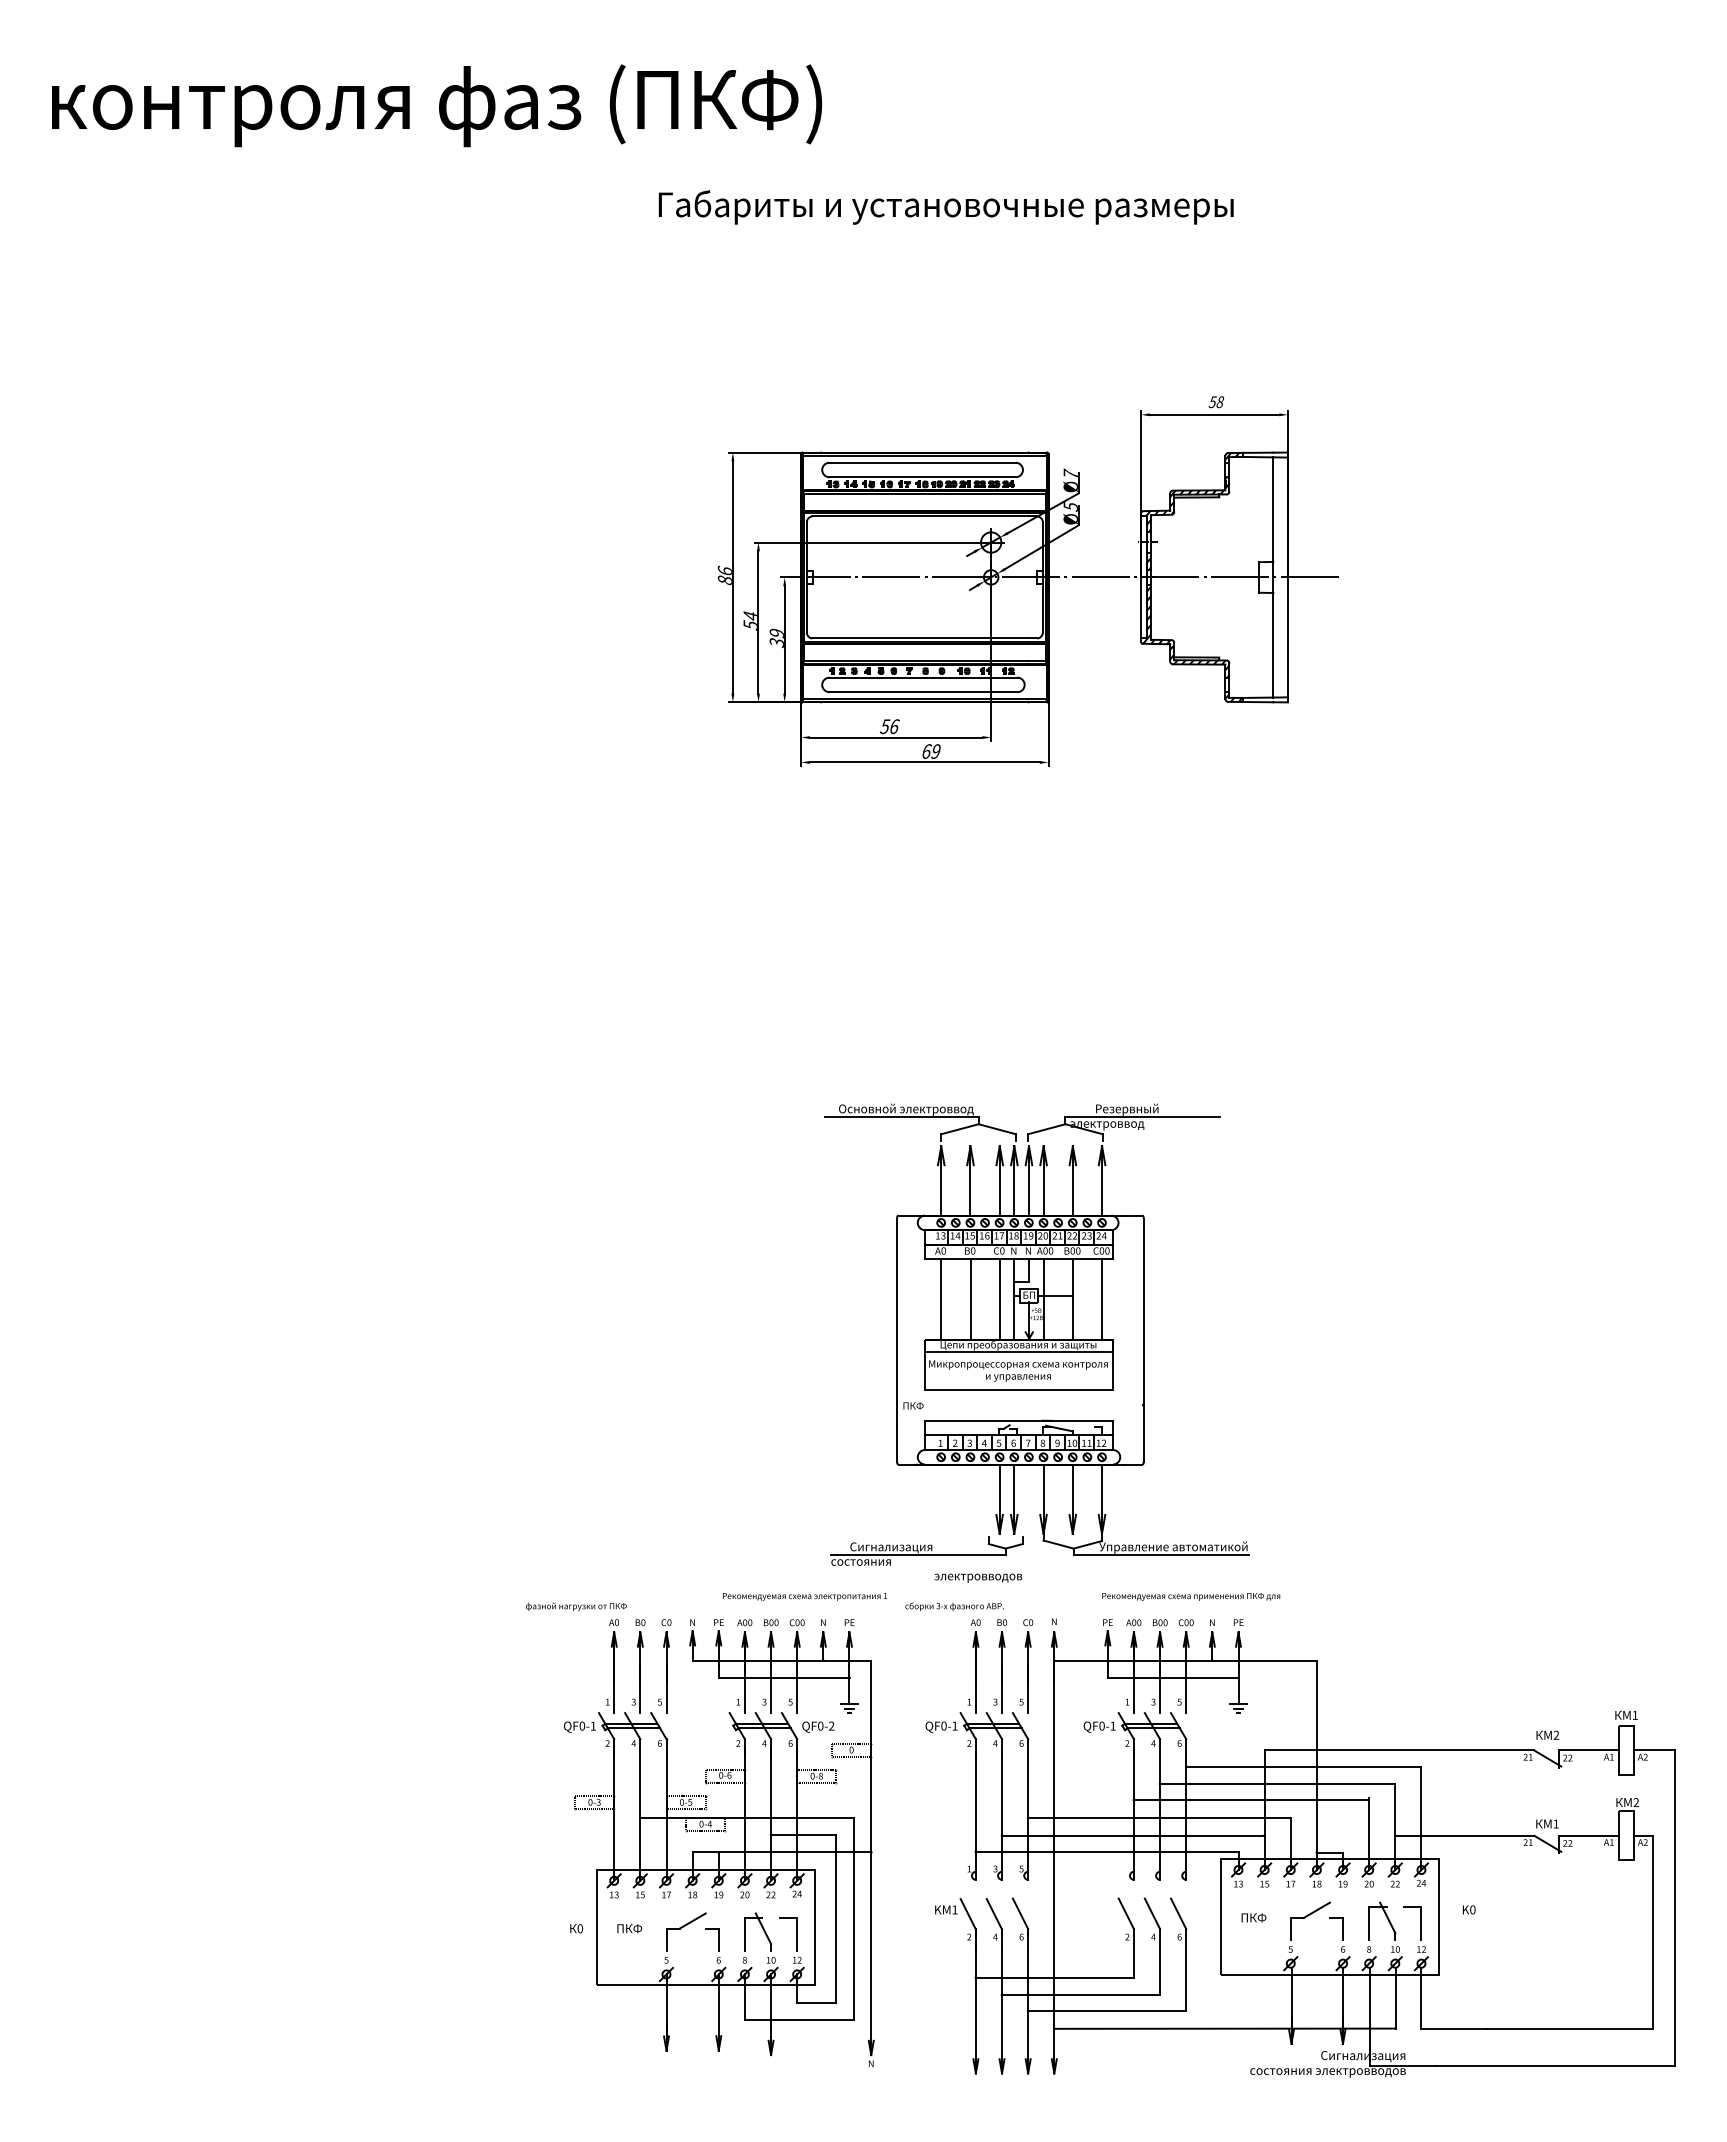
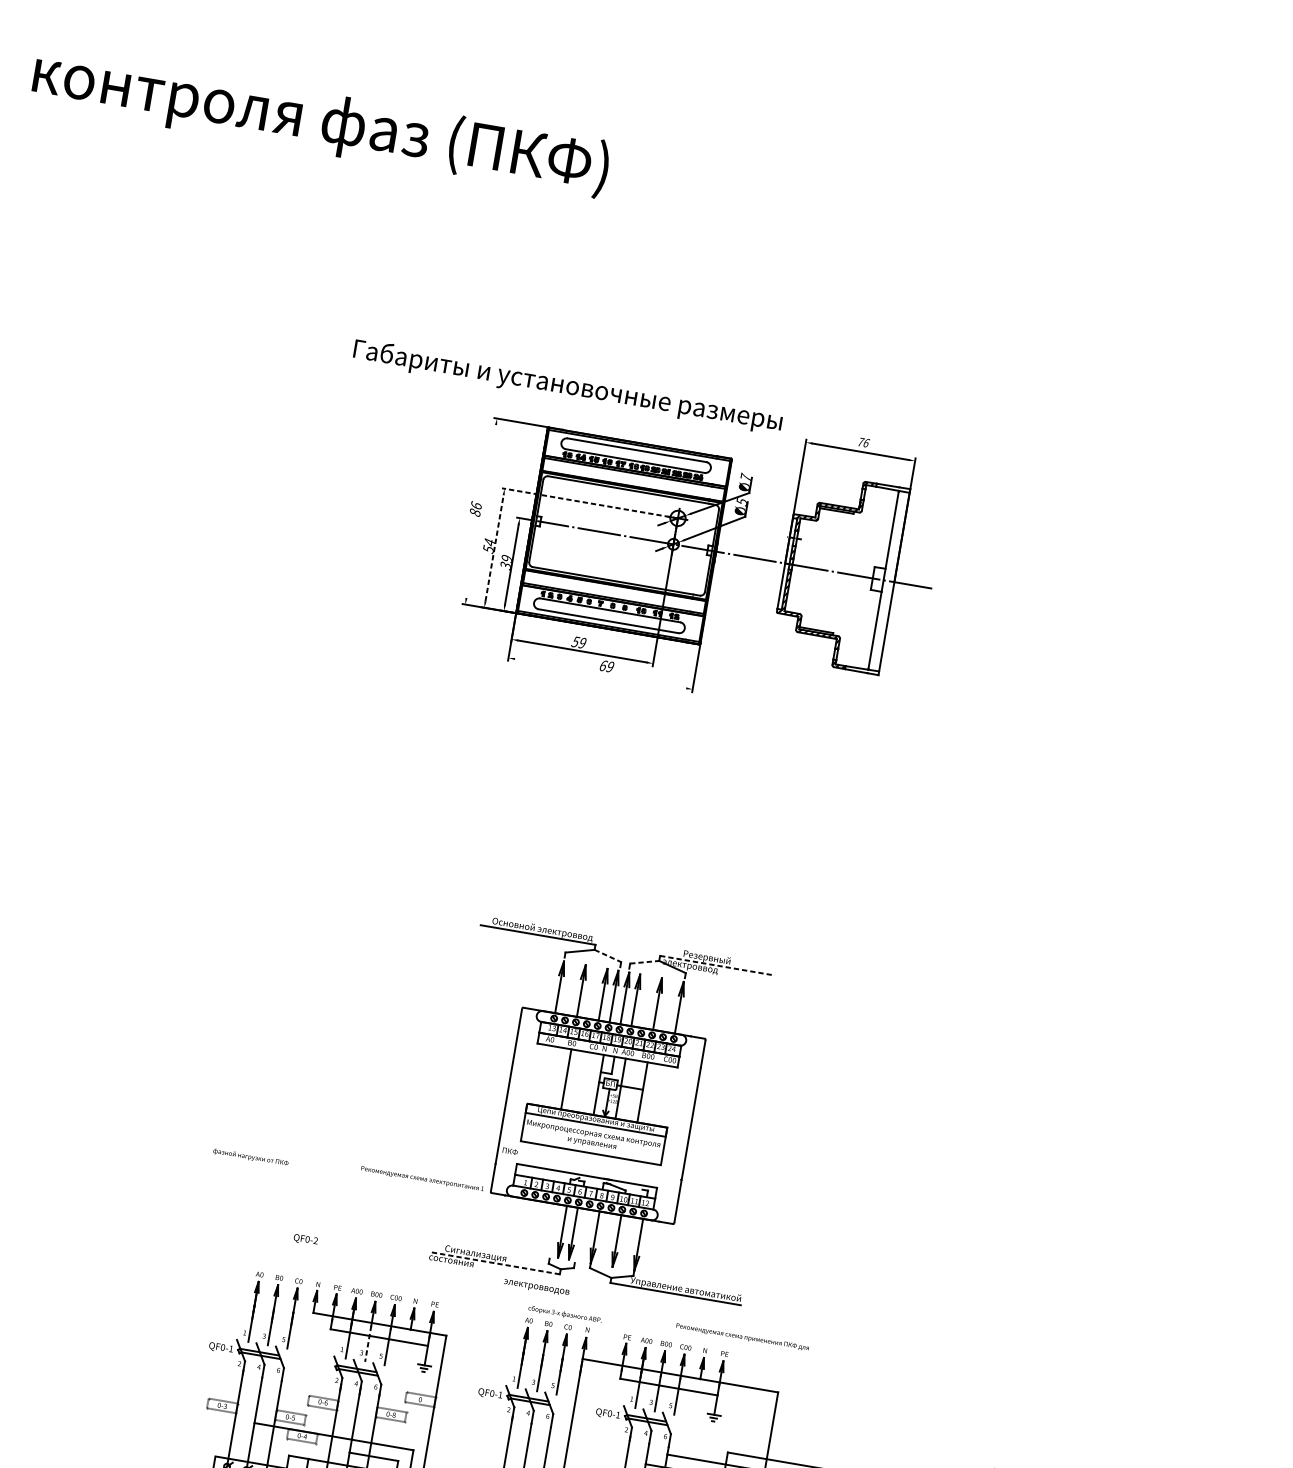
text: (945, 207) -> (567, 386), moved
text: (1216, 402) -> (863, 442), 58 -> 76
line: (872, 542) -> (589, 503), solid -> dashed
line: (732, 577) -> (480, 511), removed
line: (758, 621) -> (494, 547), solid -> dashed
text: (894, 726) -> (582, 643), 56 -> 59
line: (924, 762) -> (600, 673), removed
line: (1143, 1117) -> (718, 965), solid -> dashed
line: (997, 1129) -> (607, 956), solid -> dashed
line: (1047, 1129) -> (645, 962), solid -> dashed
line: (941, 1299) -> (544, 1075), removed
line: (999, 1299) -> (587, 1083), removed
line: (1101, 1299) -> (663, 1096), removed
line: (917, 1555) -> (494, 1263), solid -> dashed
text: (1092, 1601) -> (668, 1328), moved
text: (706, 1602) -> (348, 1170), moved
line: (771, 1689) -> (368, 1344), solid -> dashed
text: (818, 1726) -> (305, 1239), moved

